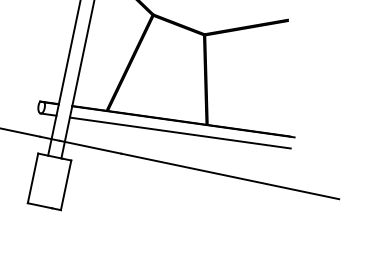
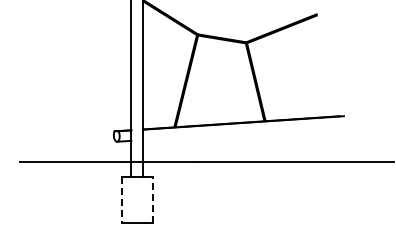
line: (179, 133) -> (242, 133), removed
line: (33, 178) -> (122, 200), solid -> dashed
line: (65, 185) -> (152, 200), solid -> dashed

